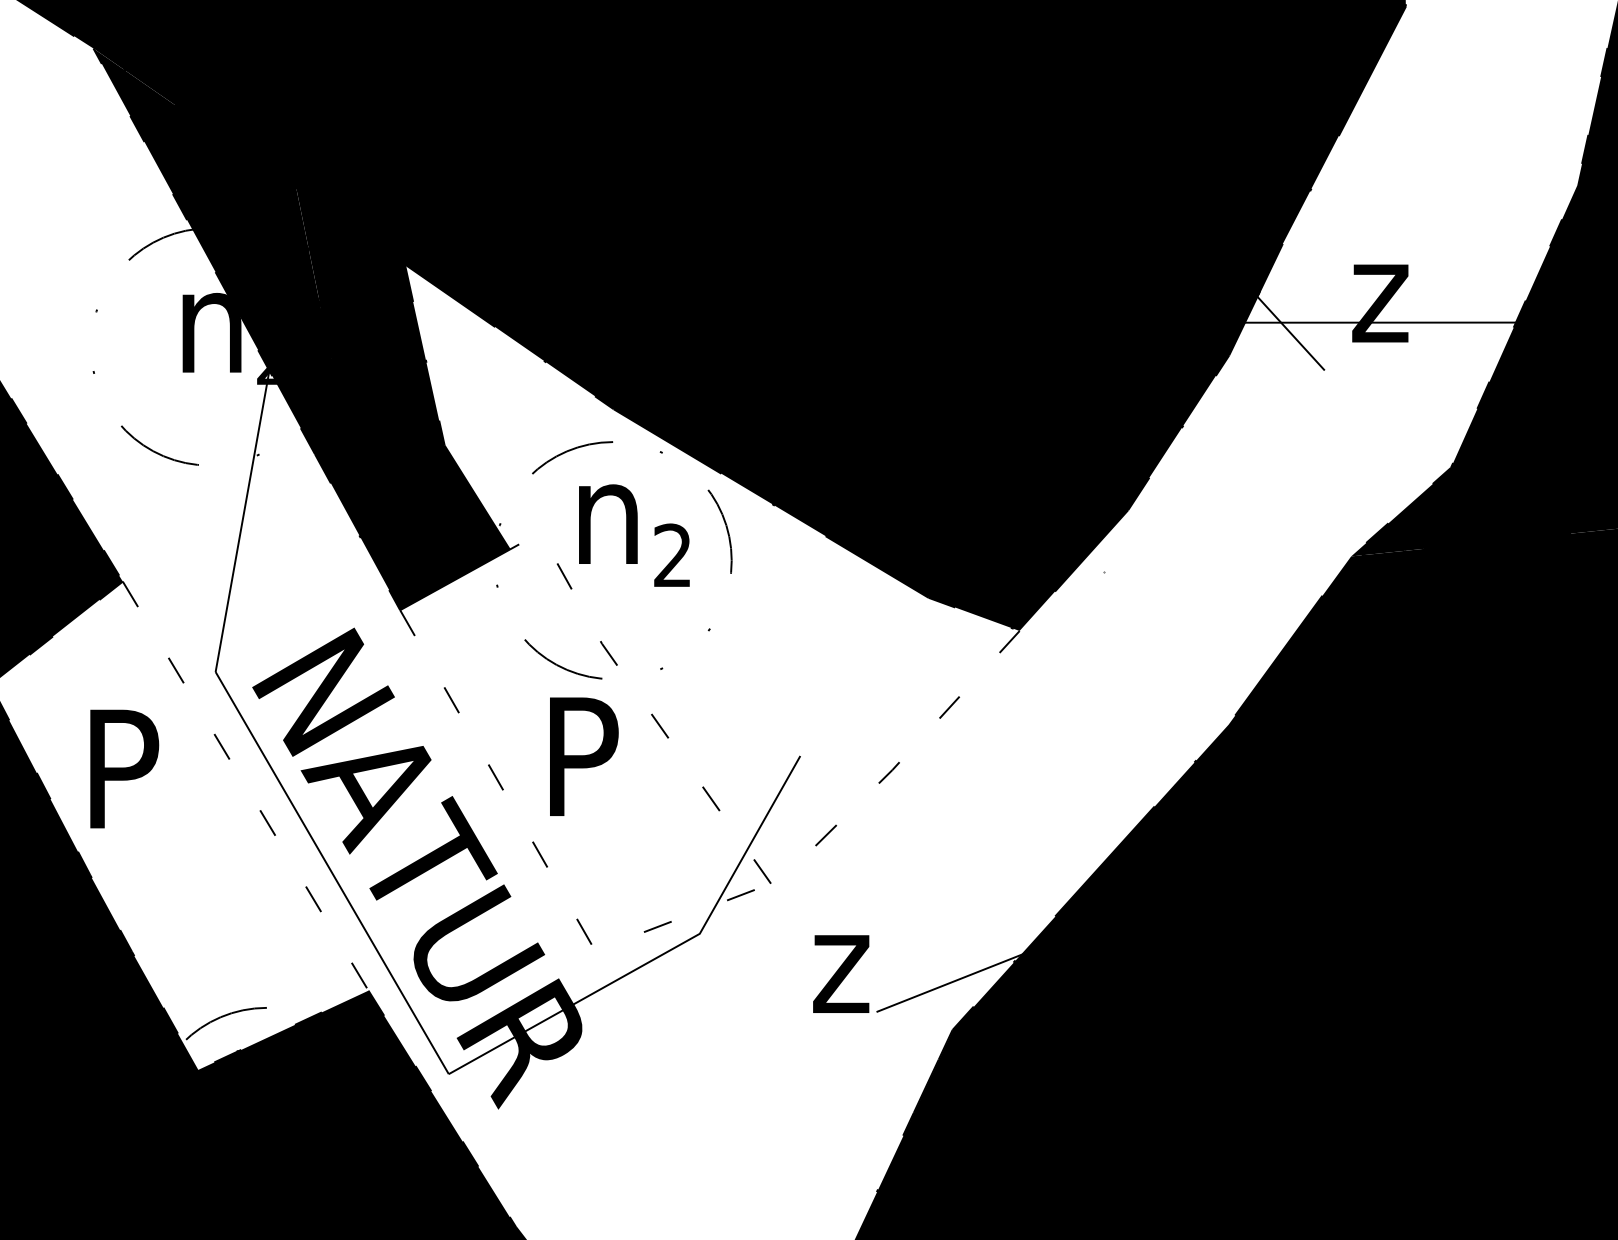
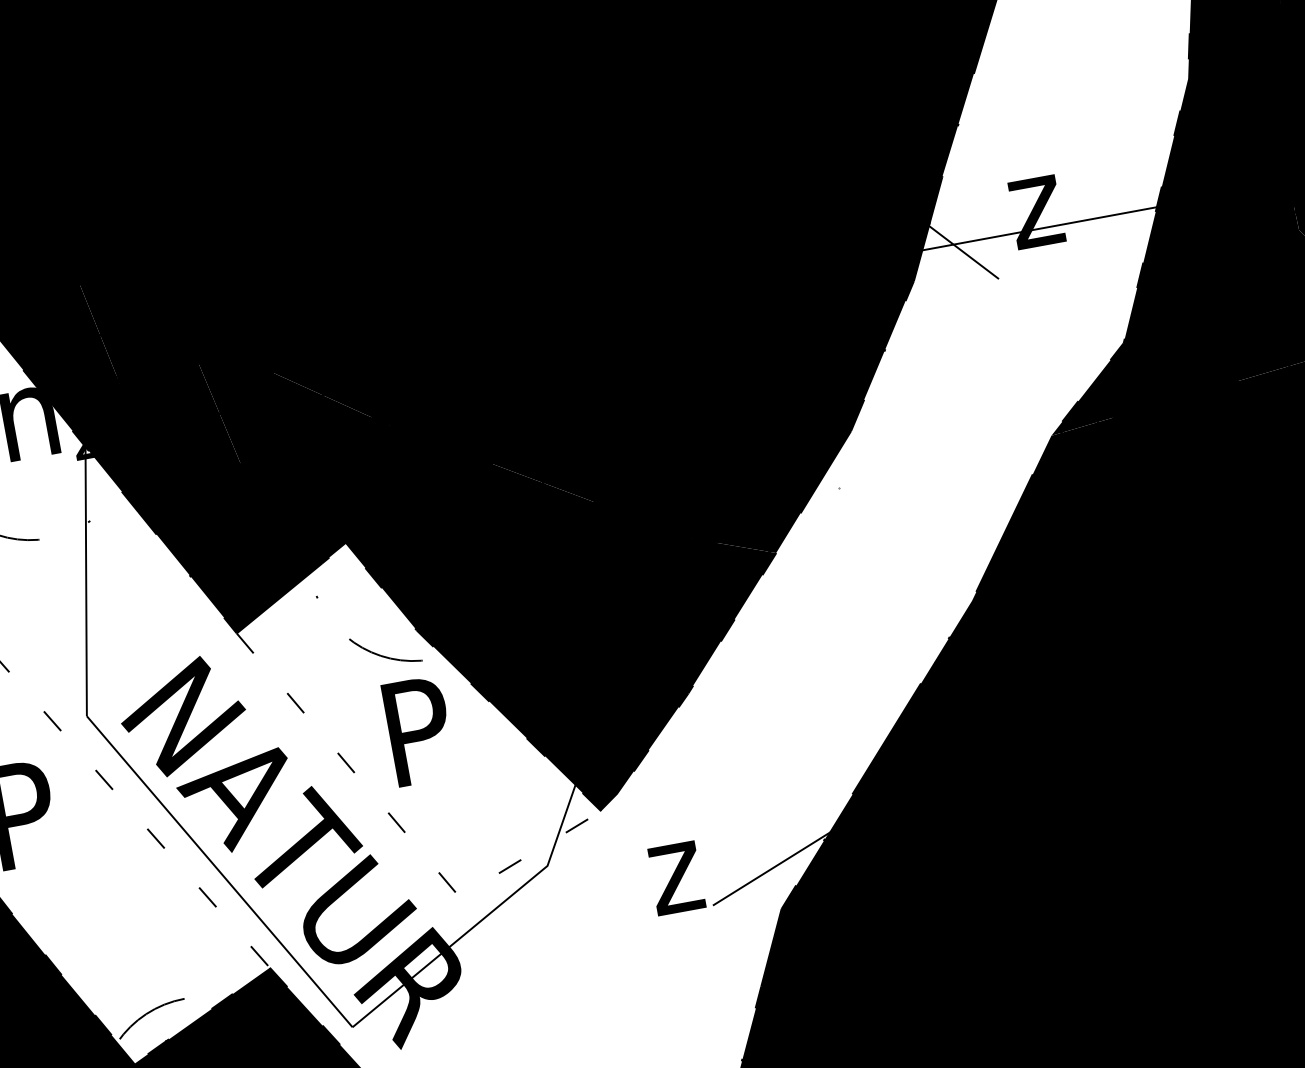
fill: (711, 573) -> (500, 552), added
fill: (800, 755) -> (606, 695), added

